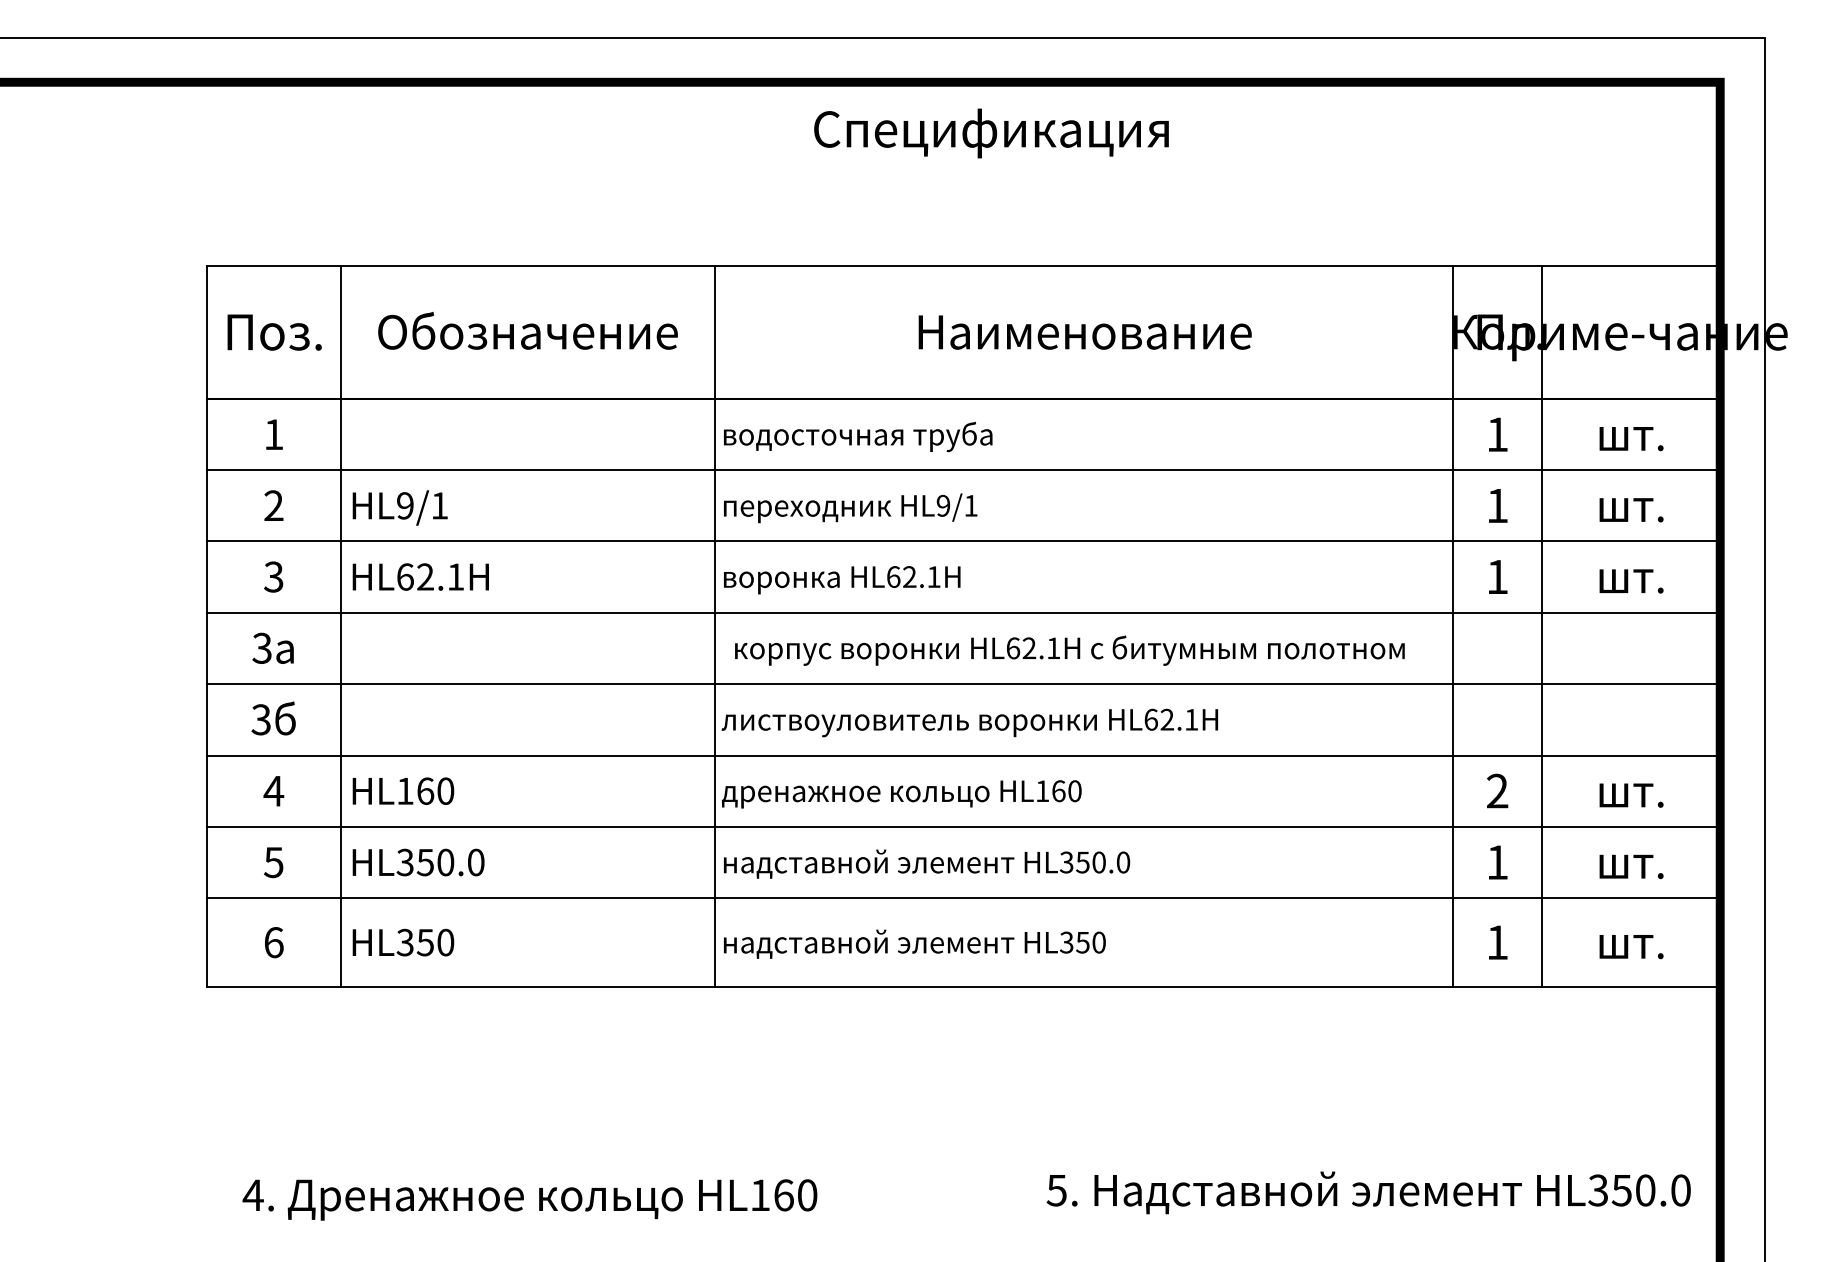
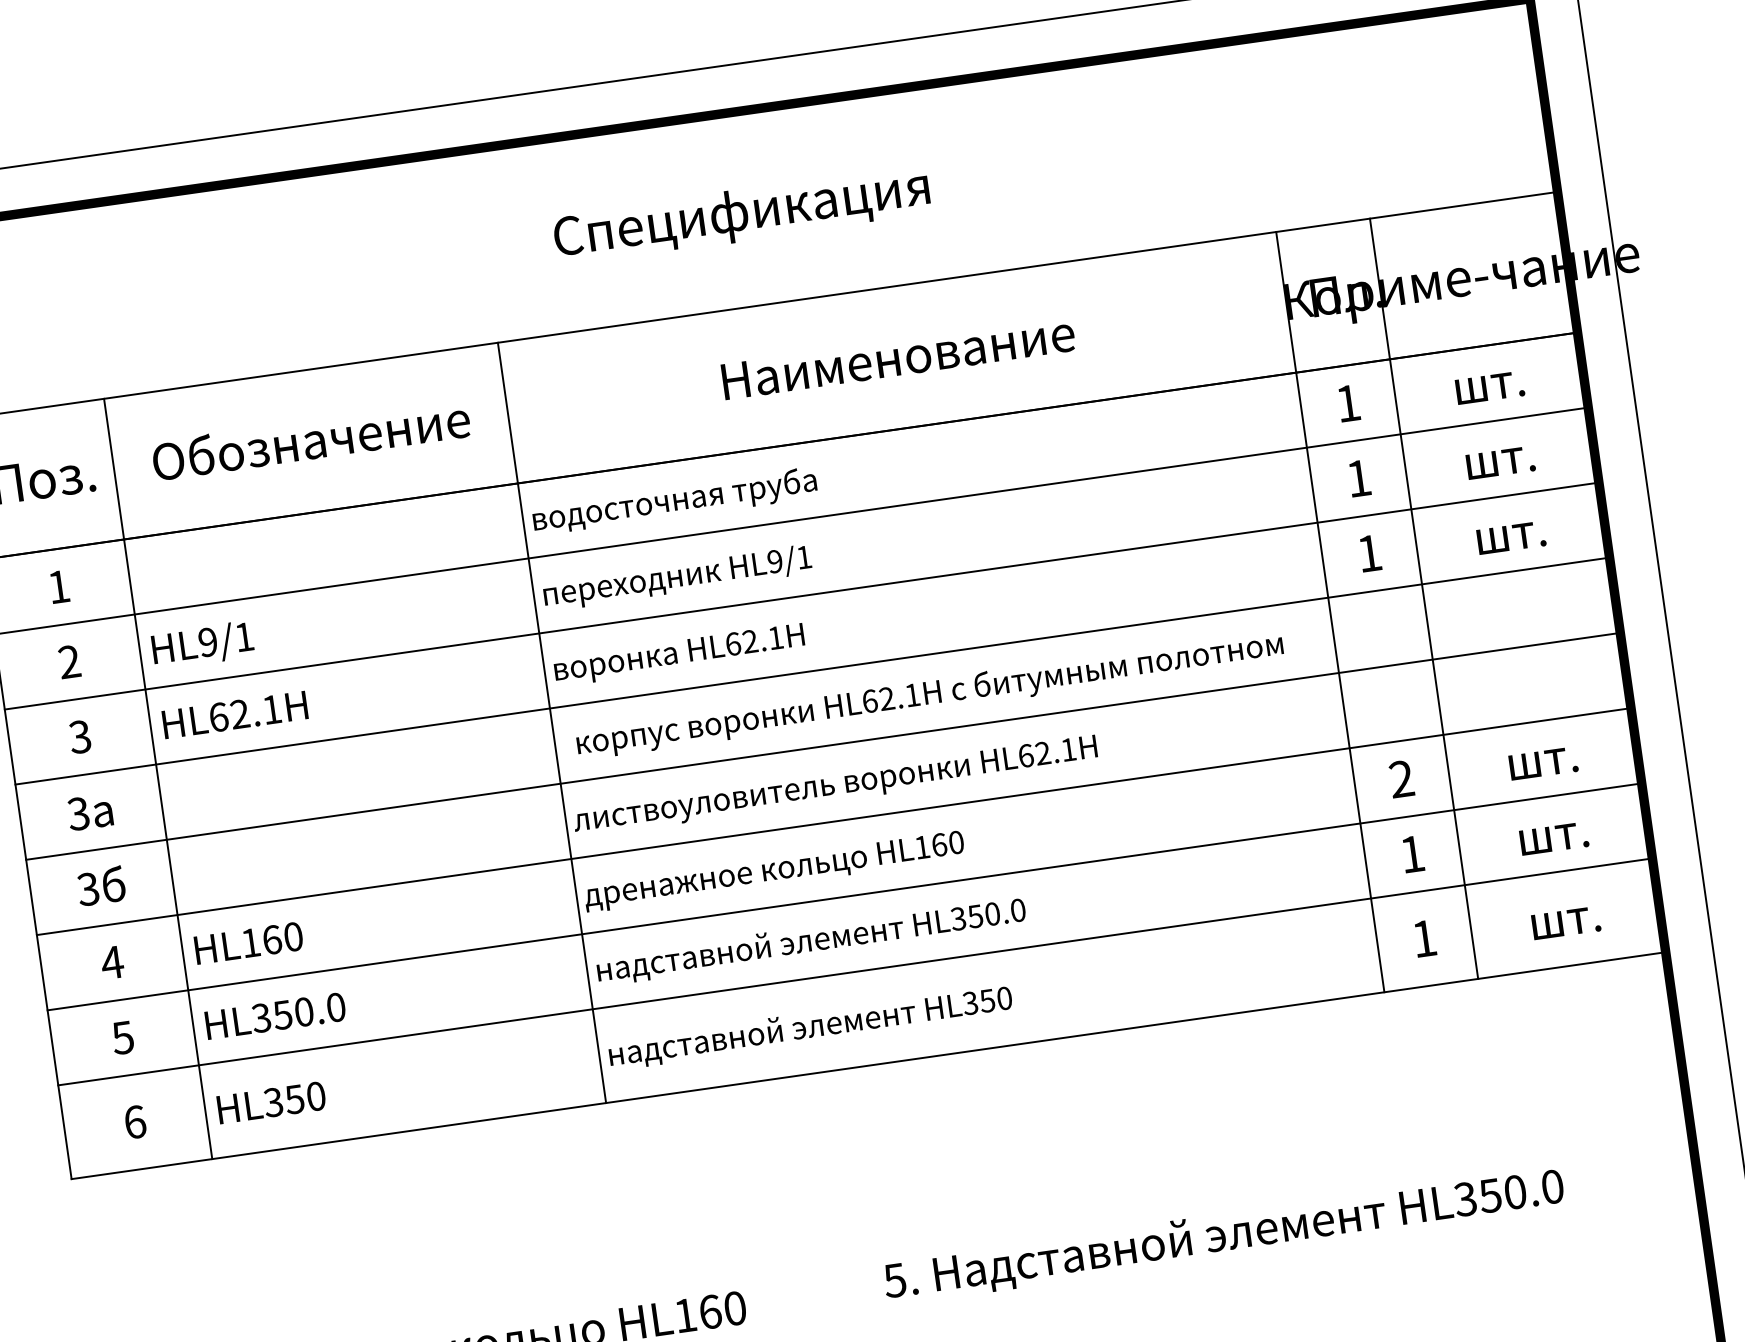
text: (991, 133) -> (742, 215), moved
text: (1368, 1192) -> (1223, 1235), moved

